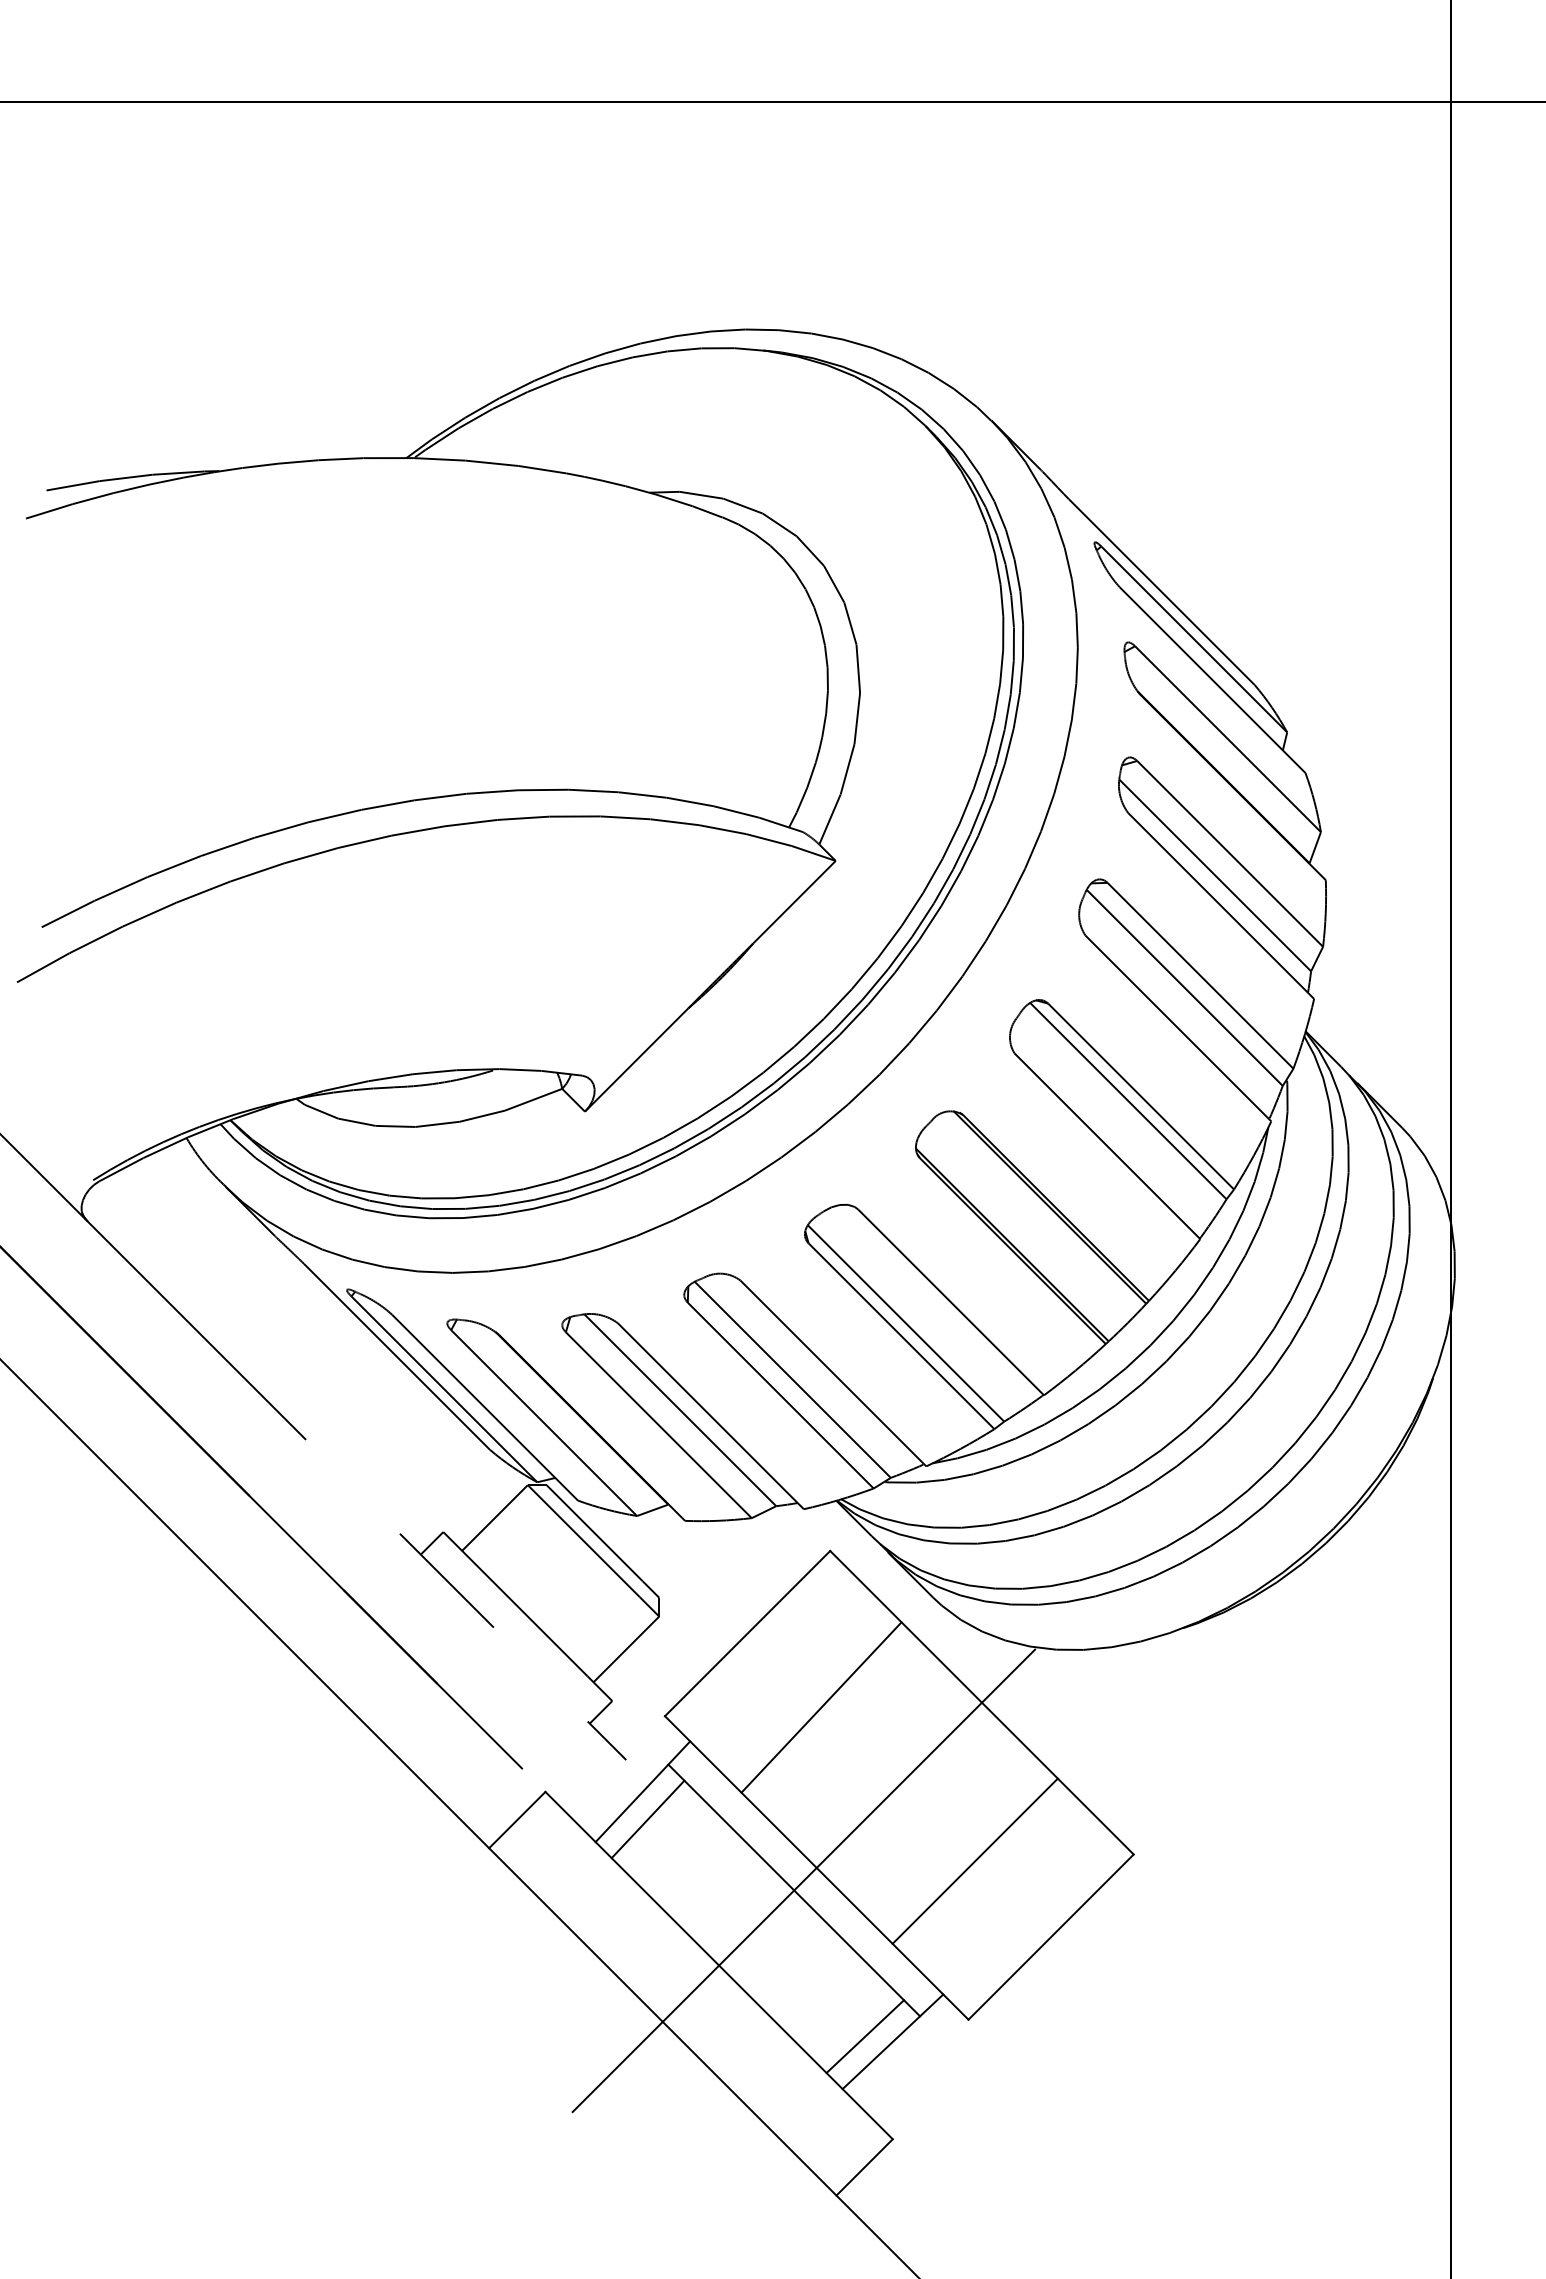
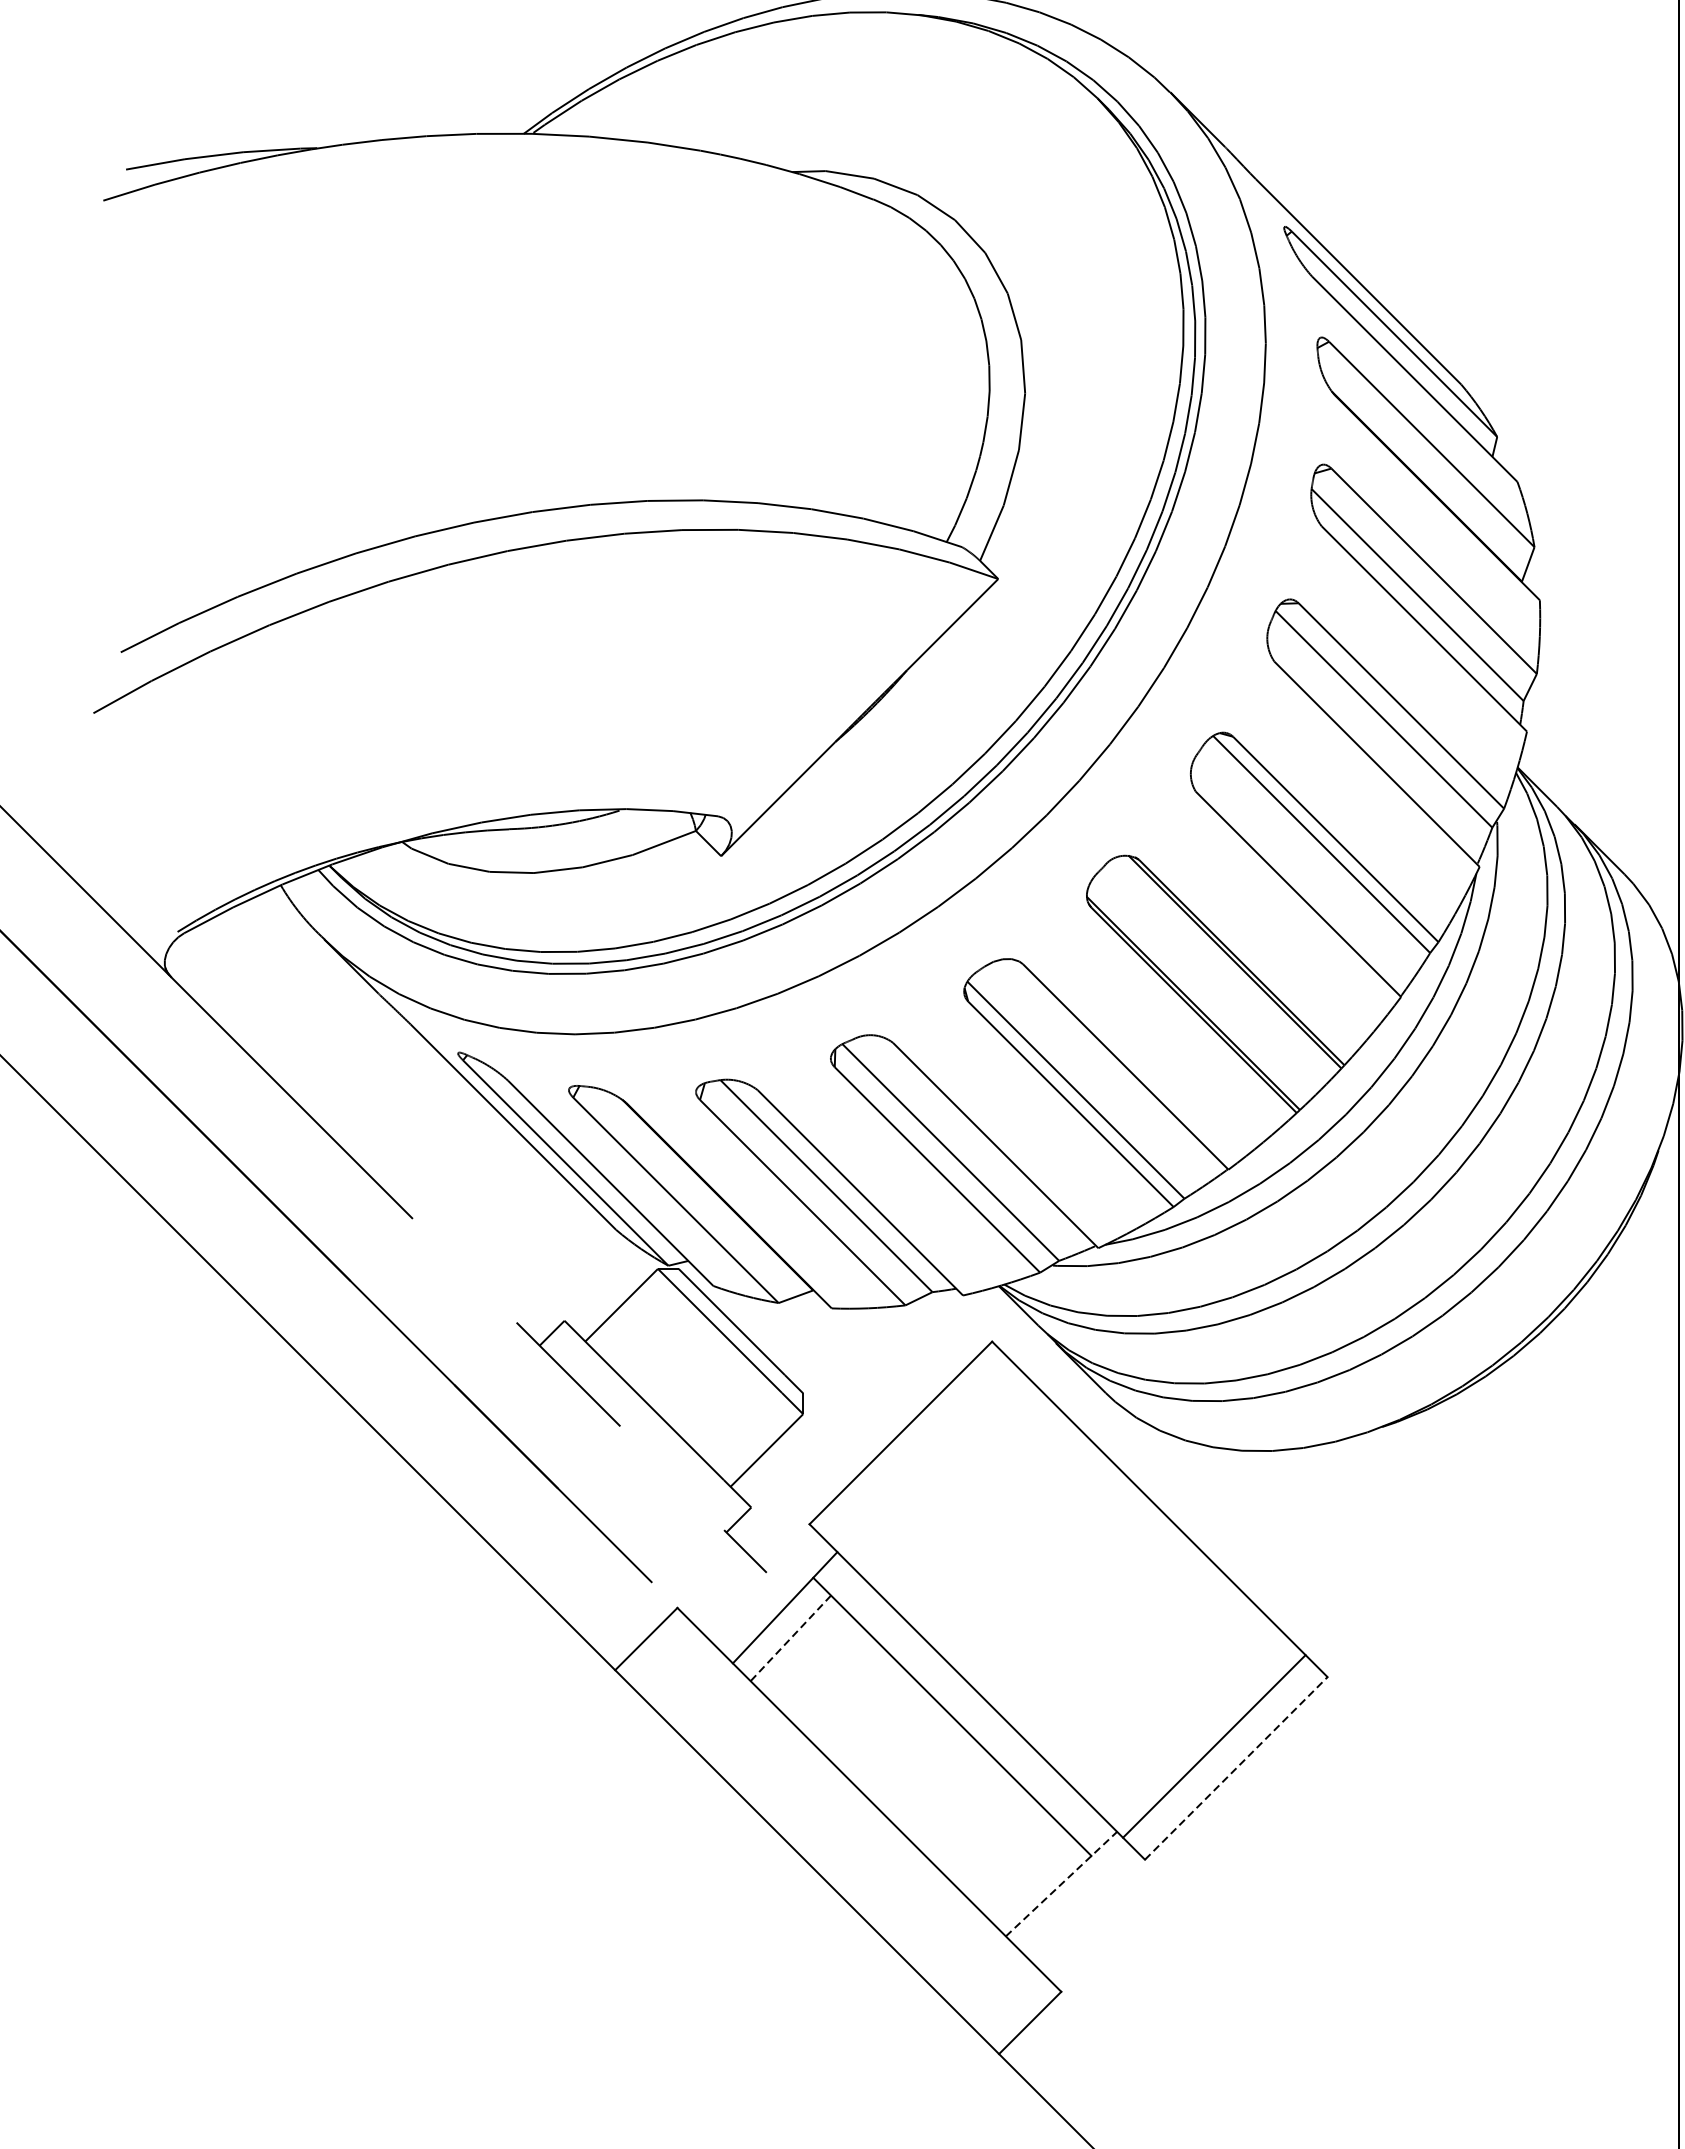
line: (821, 1707) -> (982, 1514), removed
line: (647, 1819) -> (790, 1638), solid -> dashed
line: (974, 1860) -> (1213, 1745), moved
line: (803, 1880) -> (962, 1705), removed
line: (1051, 1937) -> (1236, 1768), solid -> dashed
line: (865, 2036) -> (1031, 1878), removed
line: (893, 2041) -> (1062, 1883), solid -> dashed

